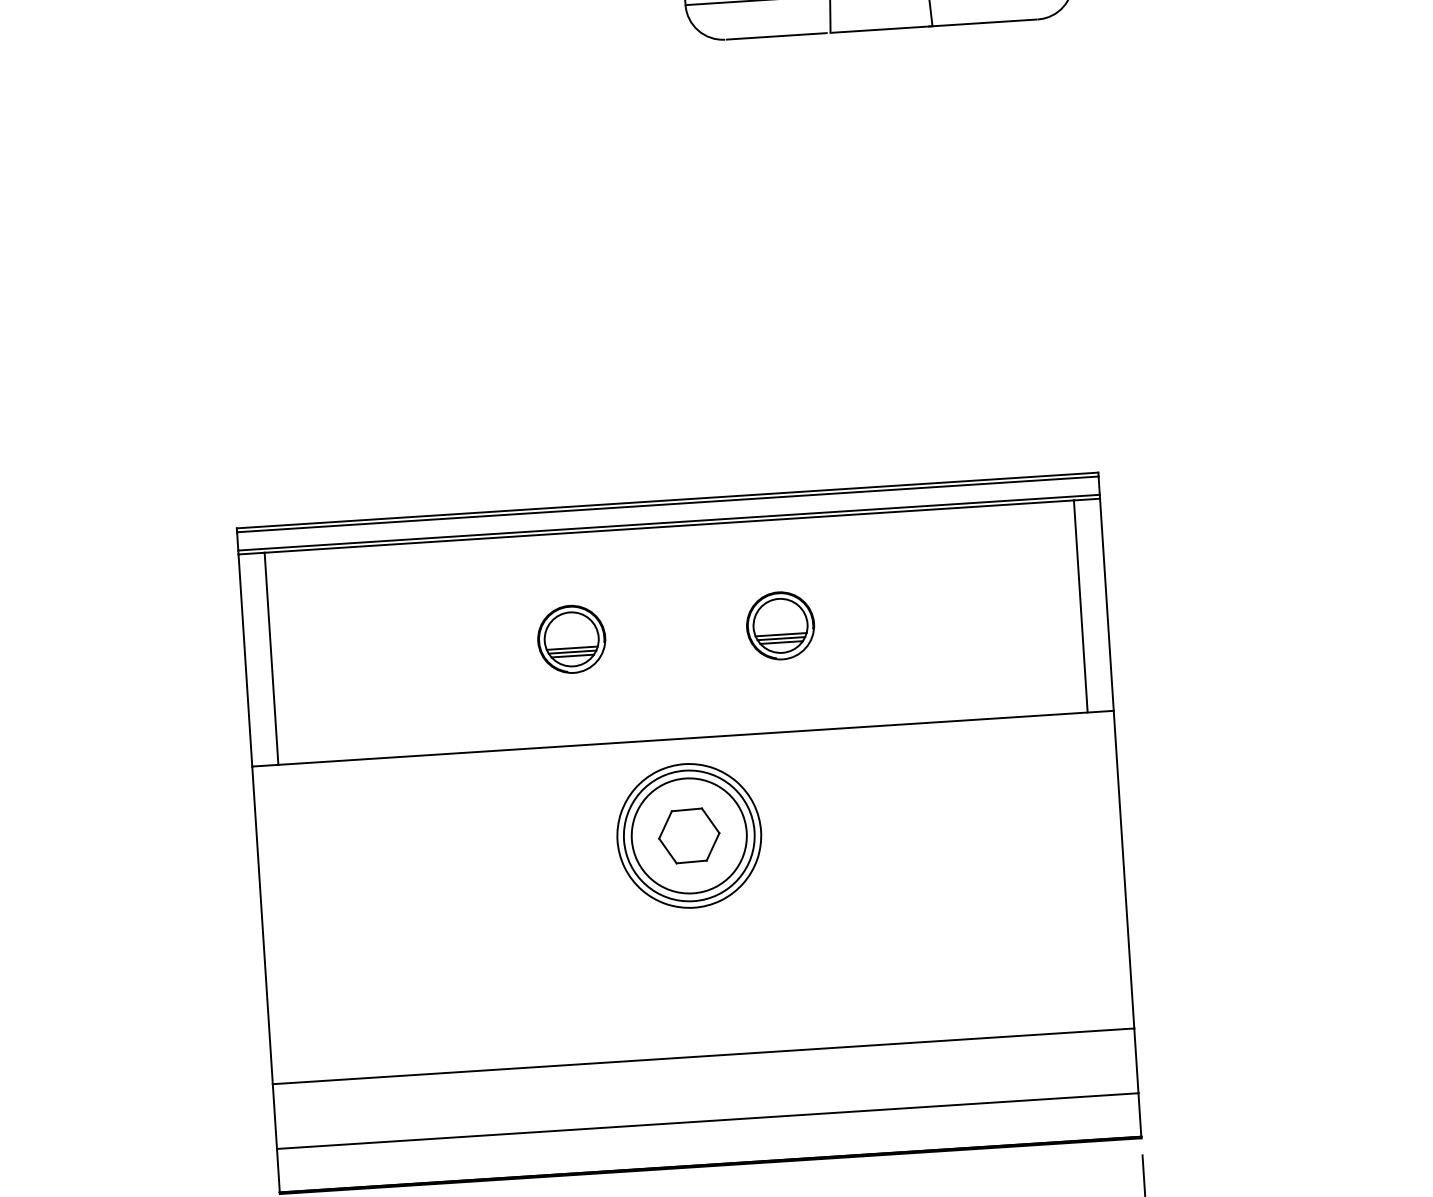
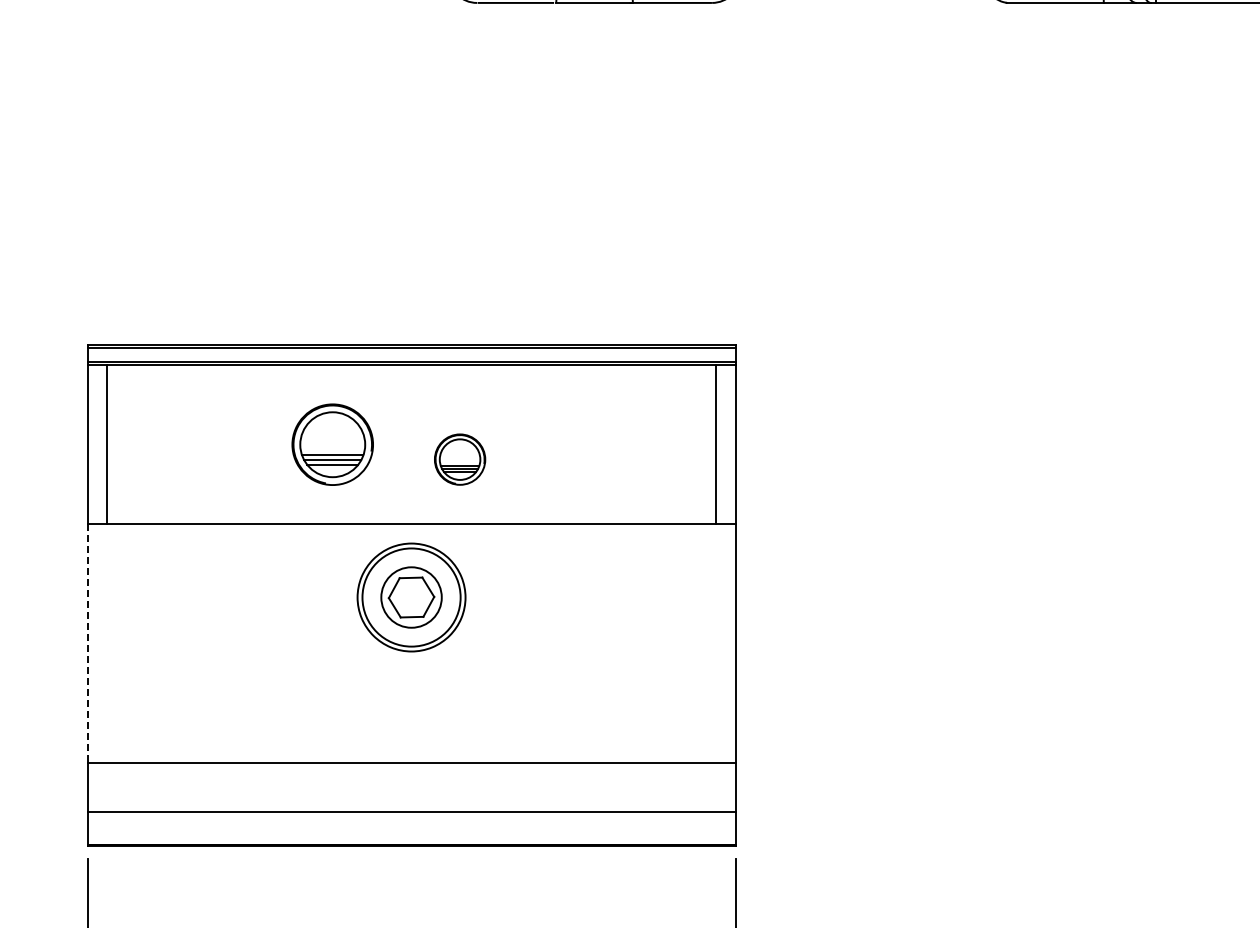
part: (781, 625) -> (460, 459), moved
part: (572, 639) -> (333, 444), size x1.6
circle: (689, 835) -> (411, 597), size x0.7
line: (262, 926) -> (87, 644), solid -> dashed

